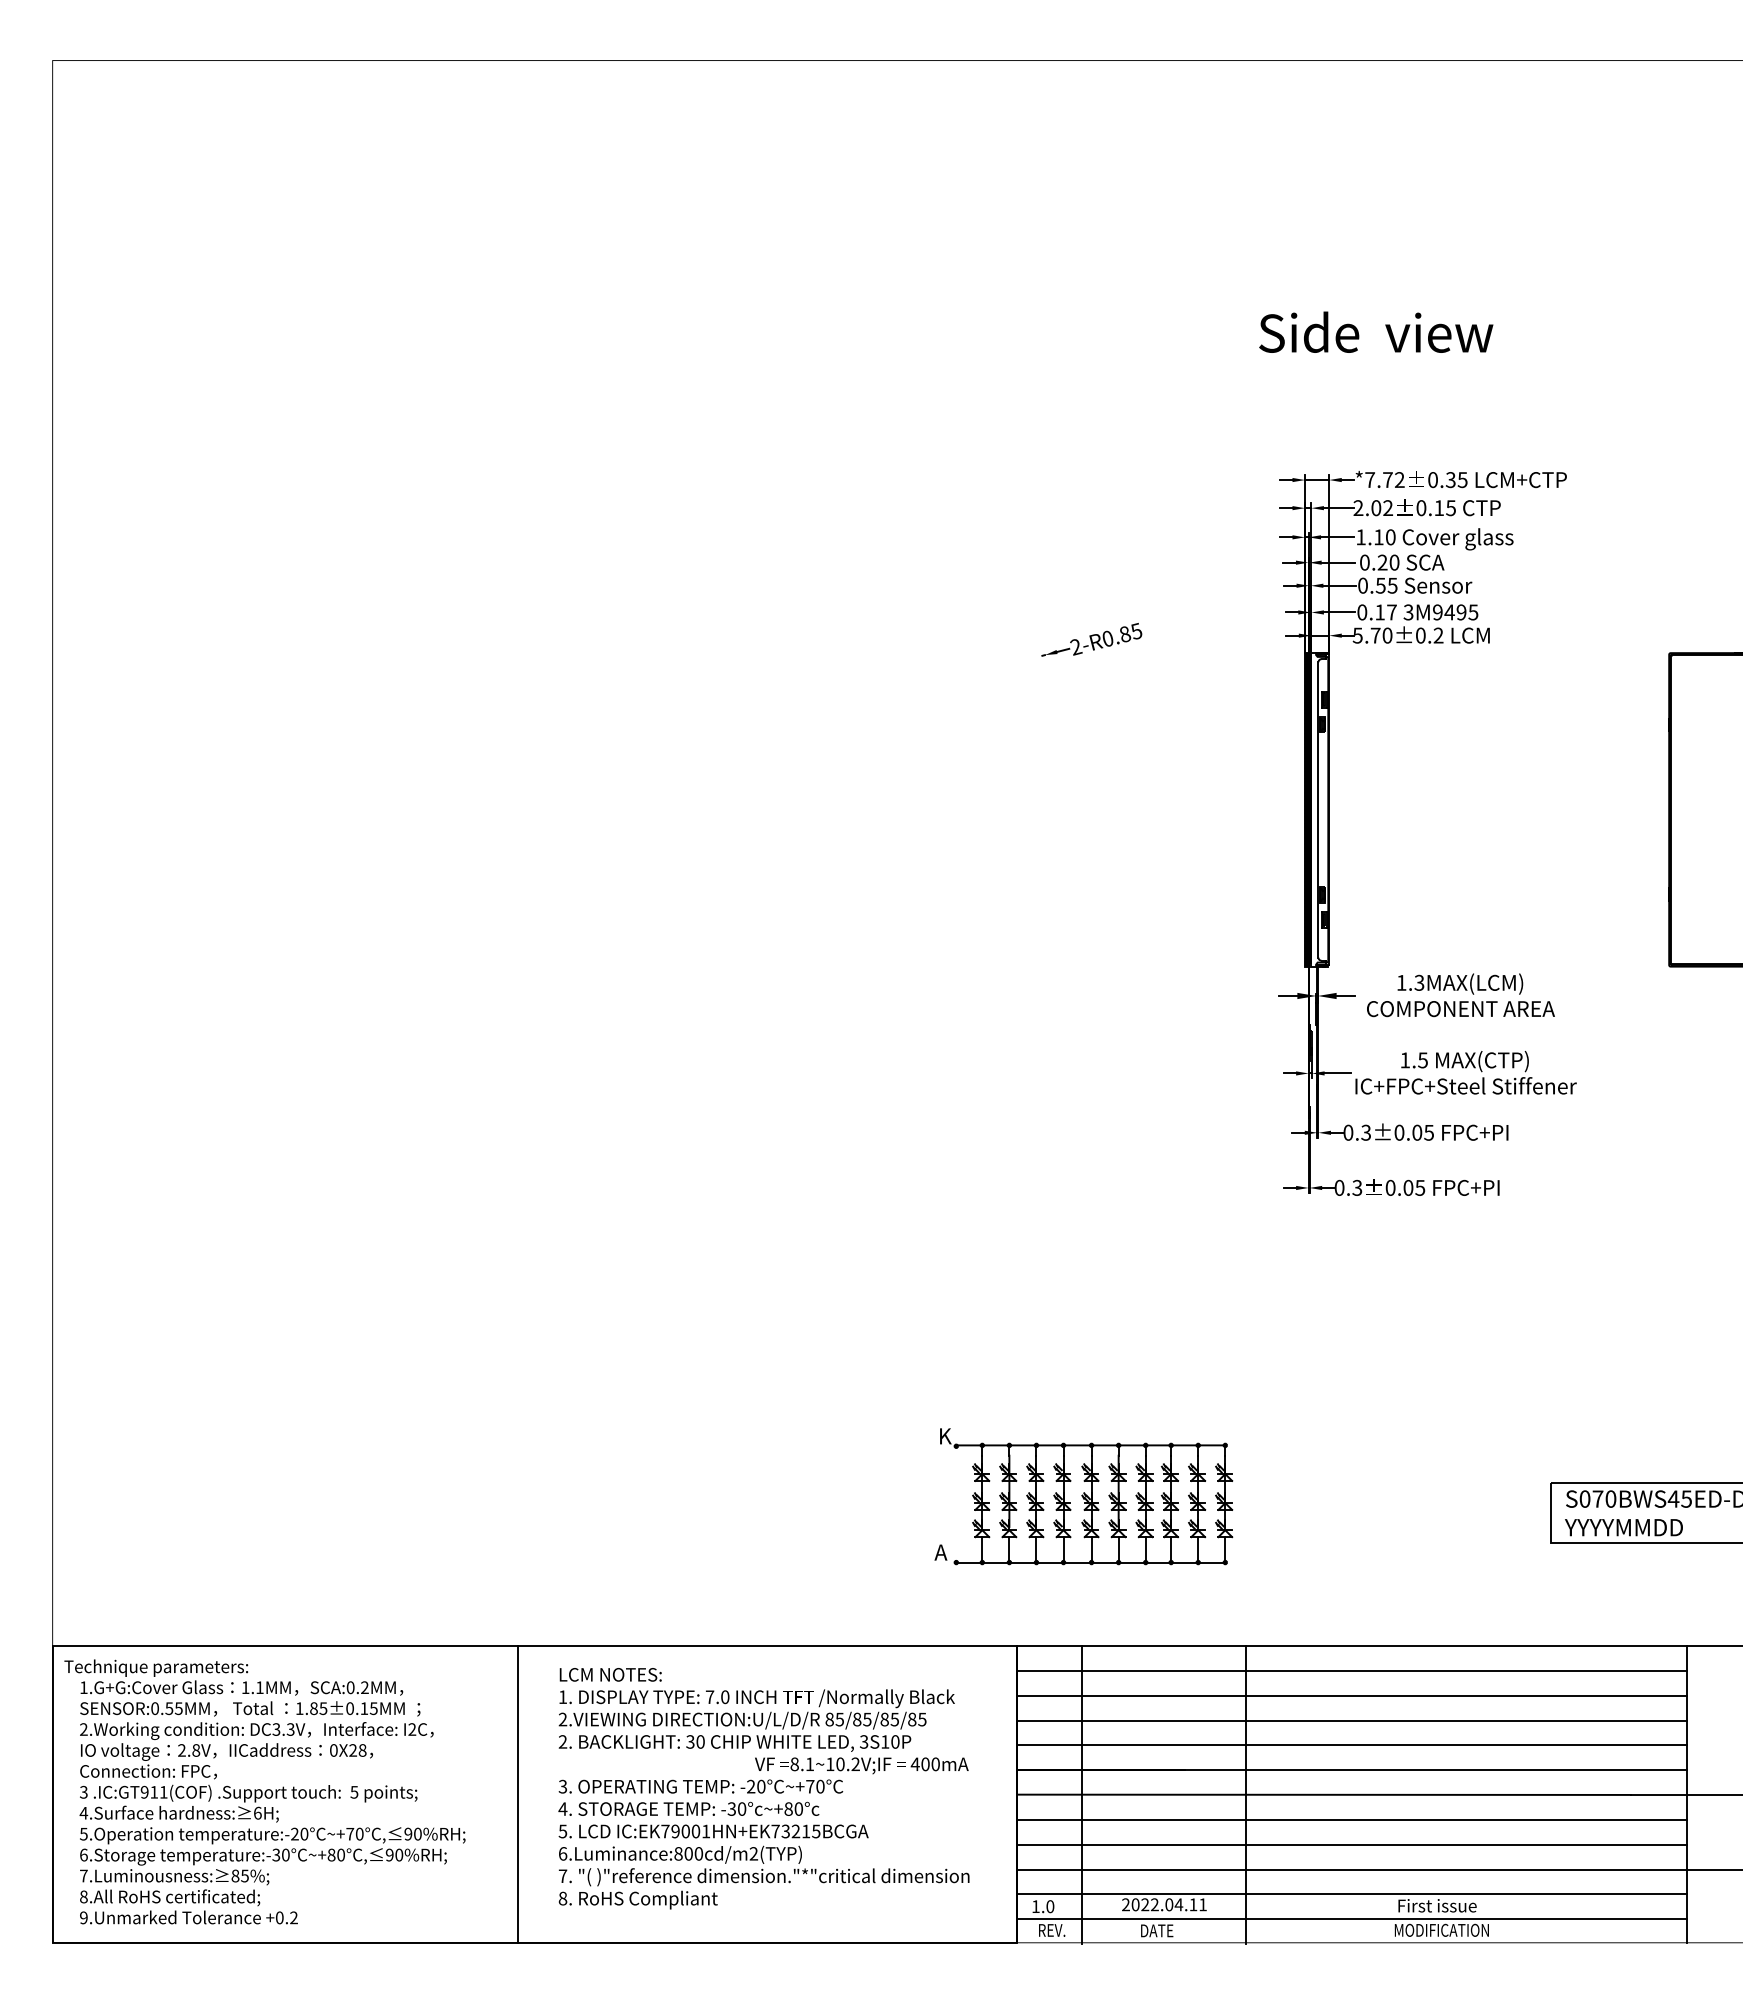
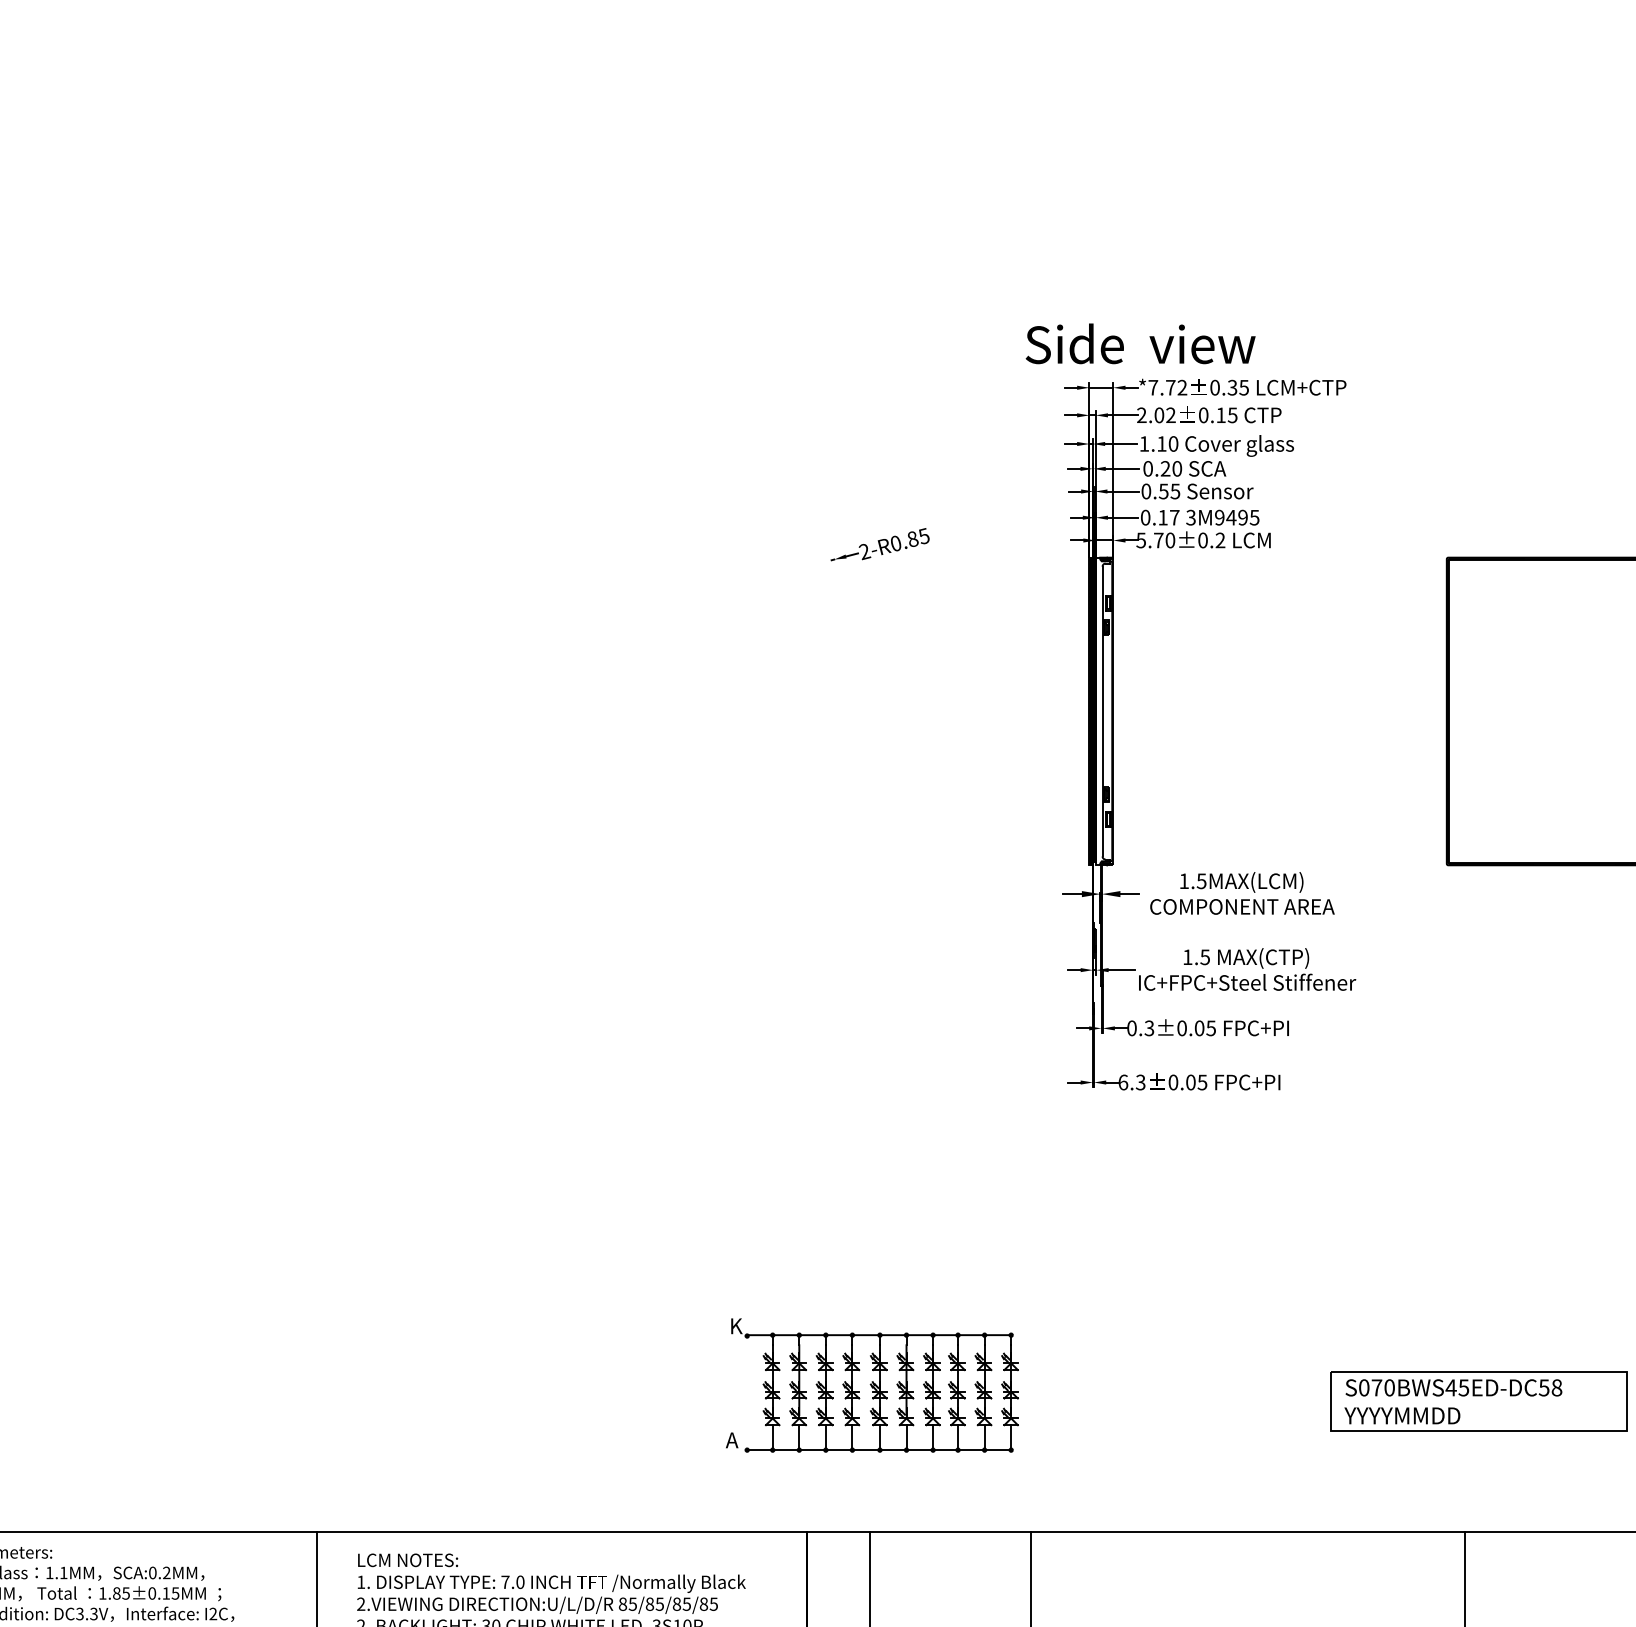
text: (1376, 331) -> (1140, 343), moved
text: (1419, 982) -> (1201, 880), 1.3MAX(LCM) -> 1.5MAX(LCM)
text: (1339, 1187) -> (1123, 1082), 0.3 -> 6.3
line: (1352, 1671) -> (1136, 1557), removed
line: (1352, 1695) -> (1136, 1580), removed
line: (1352, 1720) -> (1136, 1605), removed

